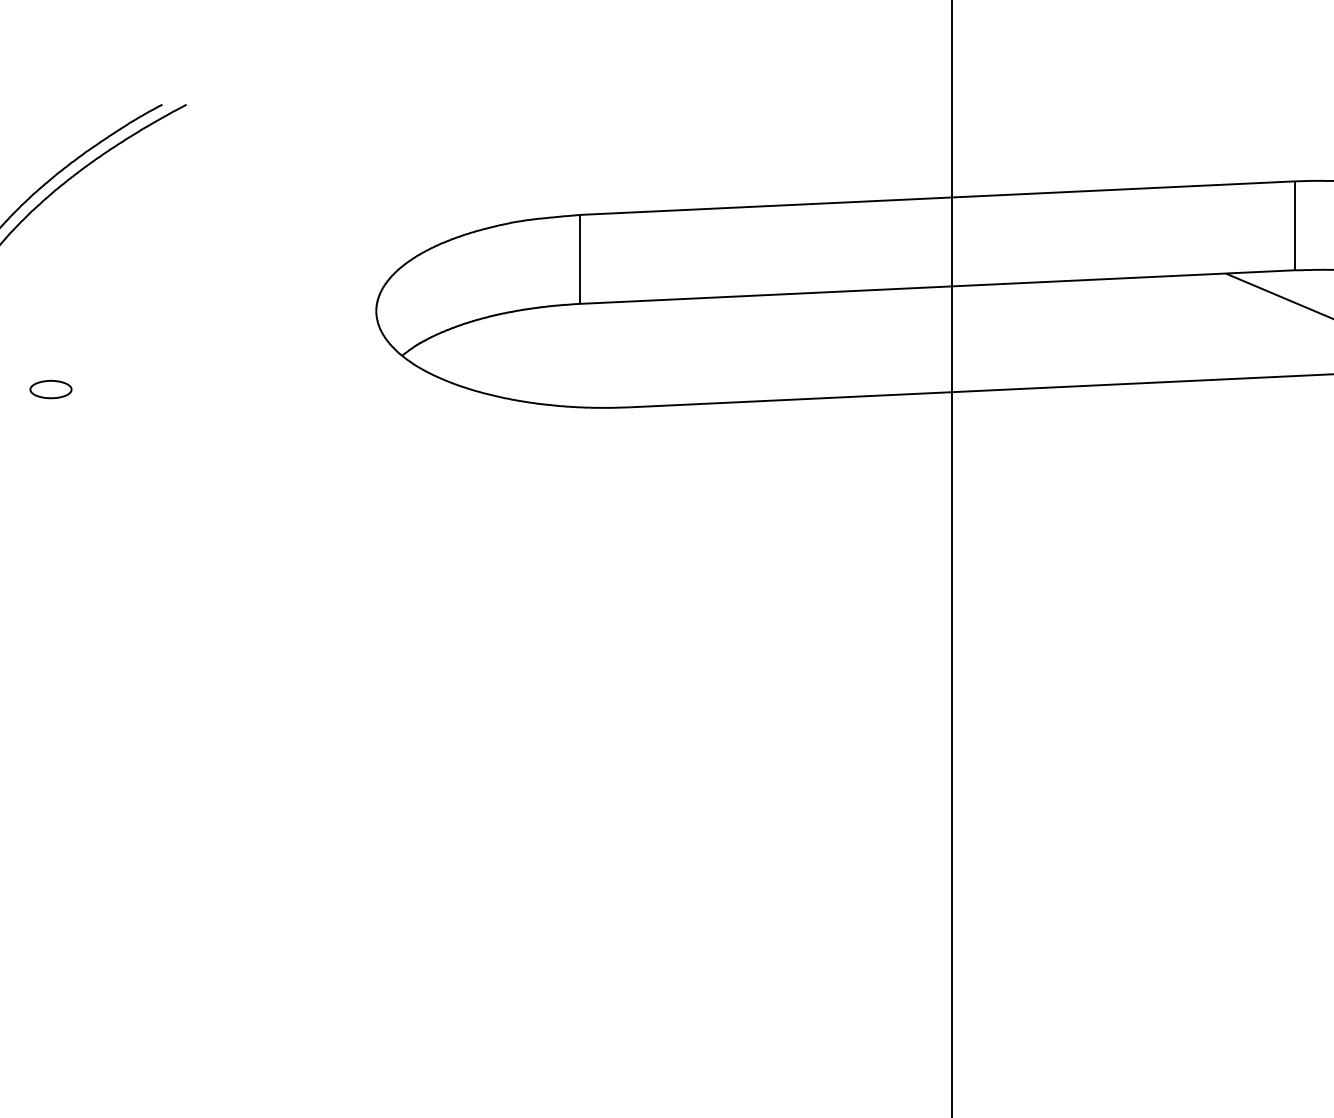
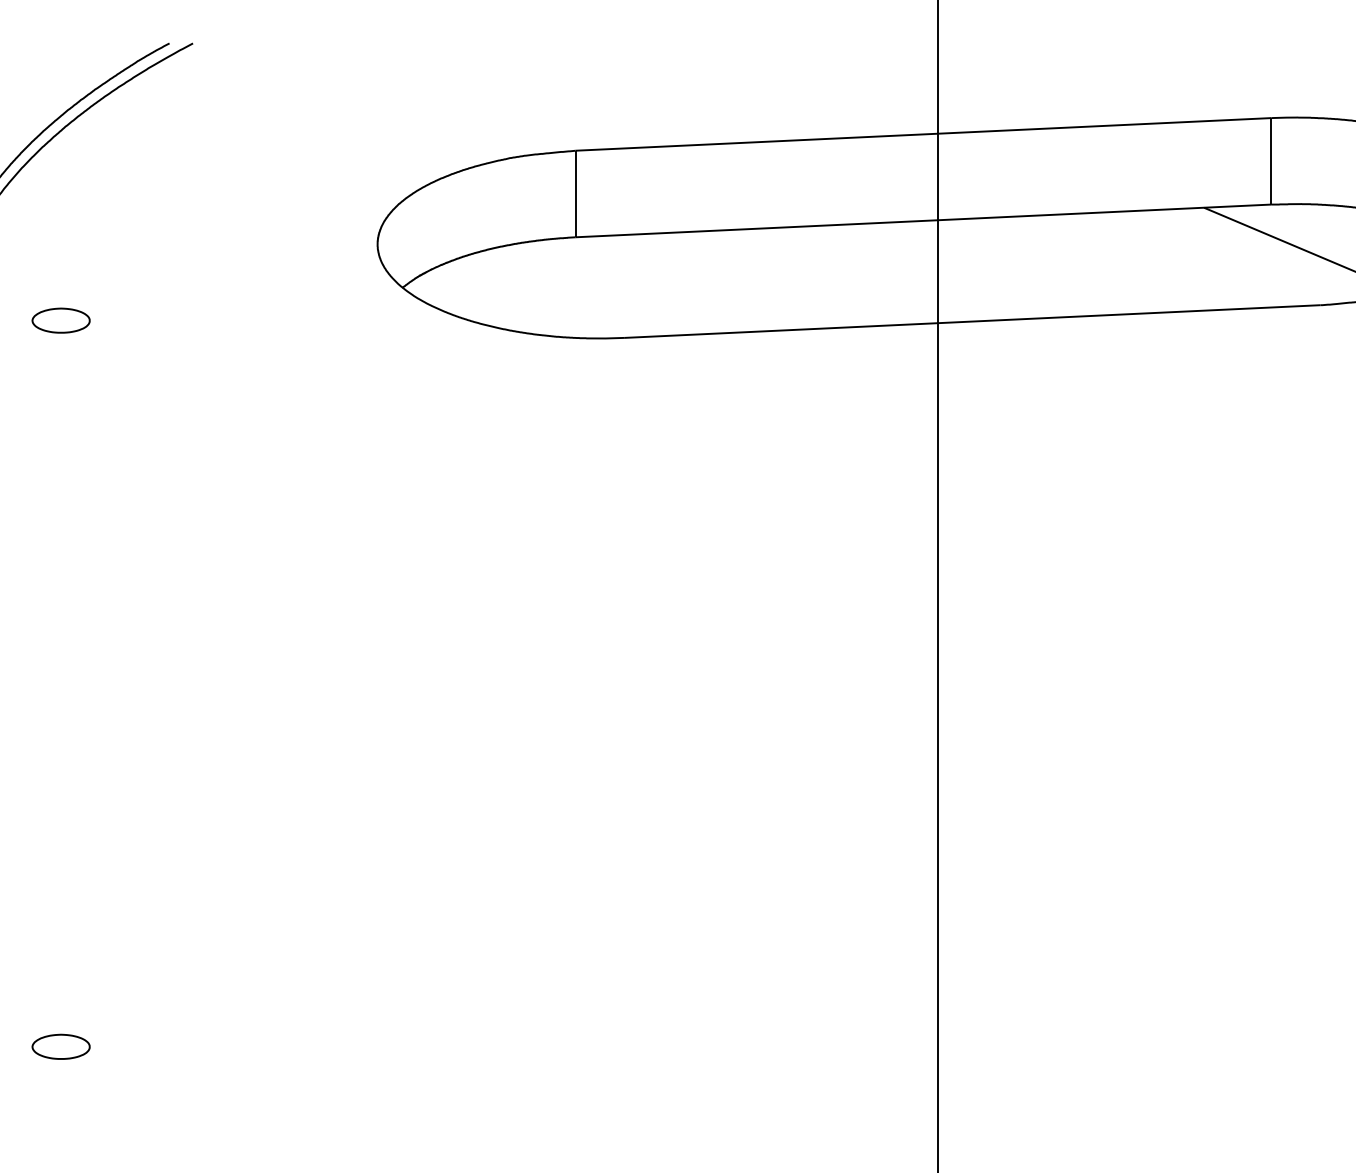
part: (50, 389) -> (60, 320), size x1.43

